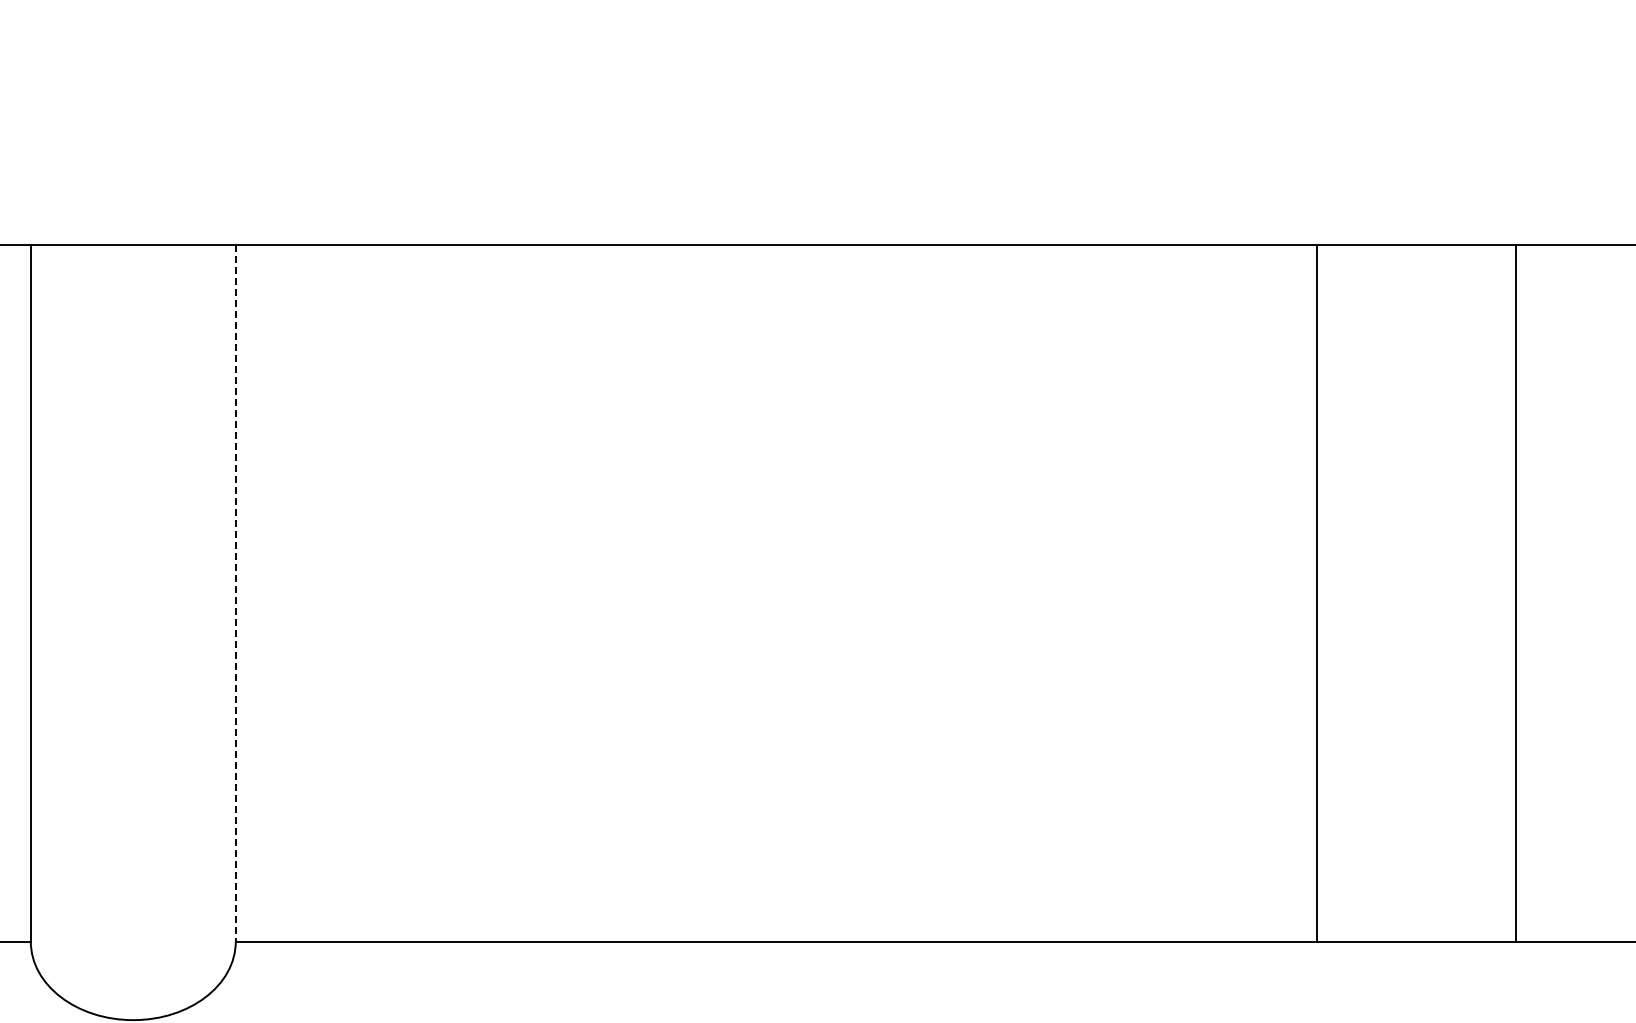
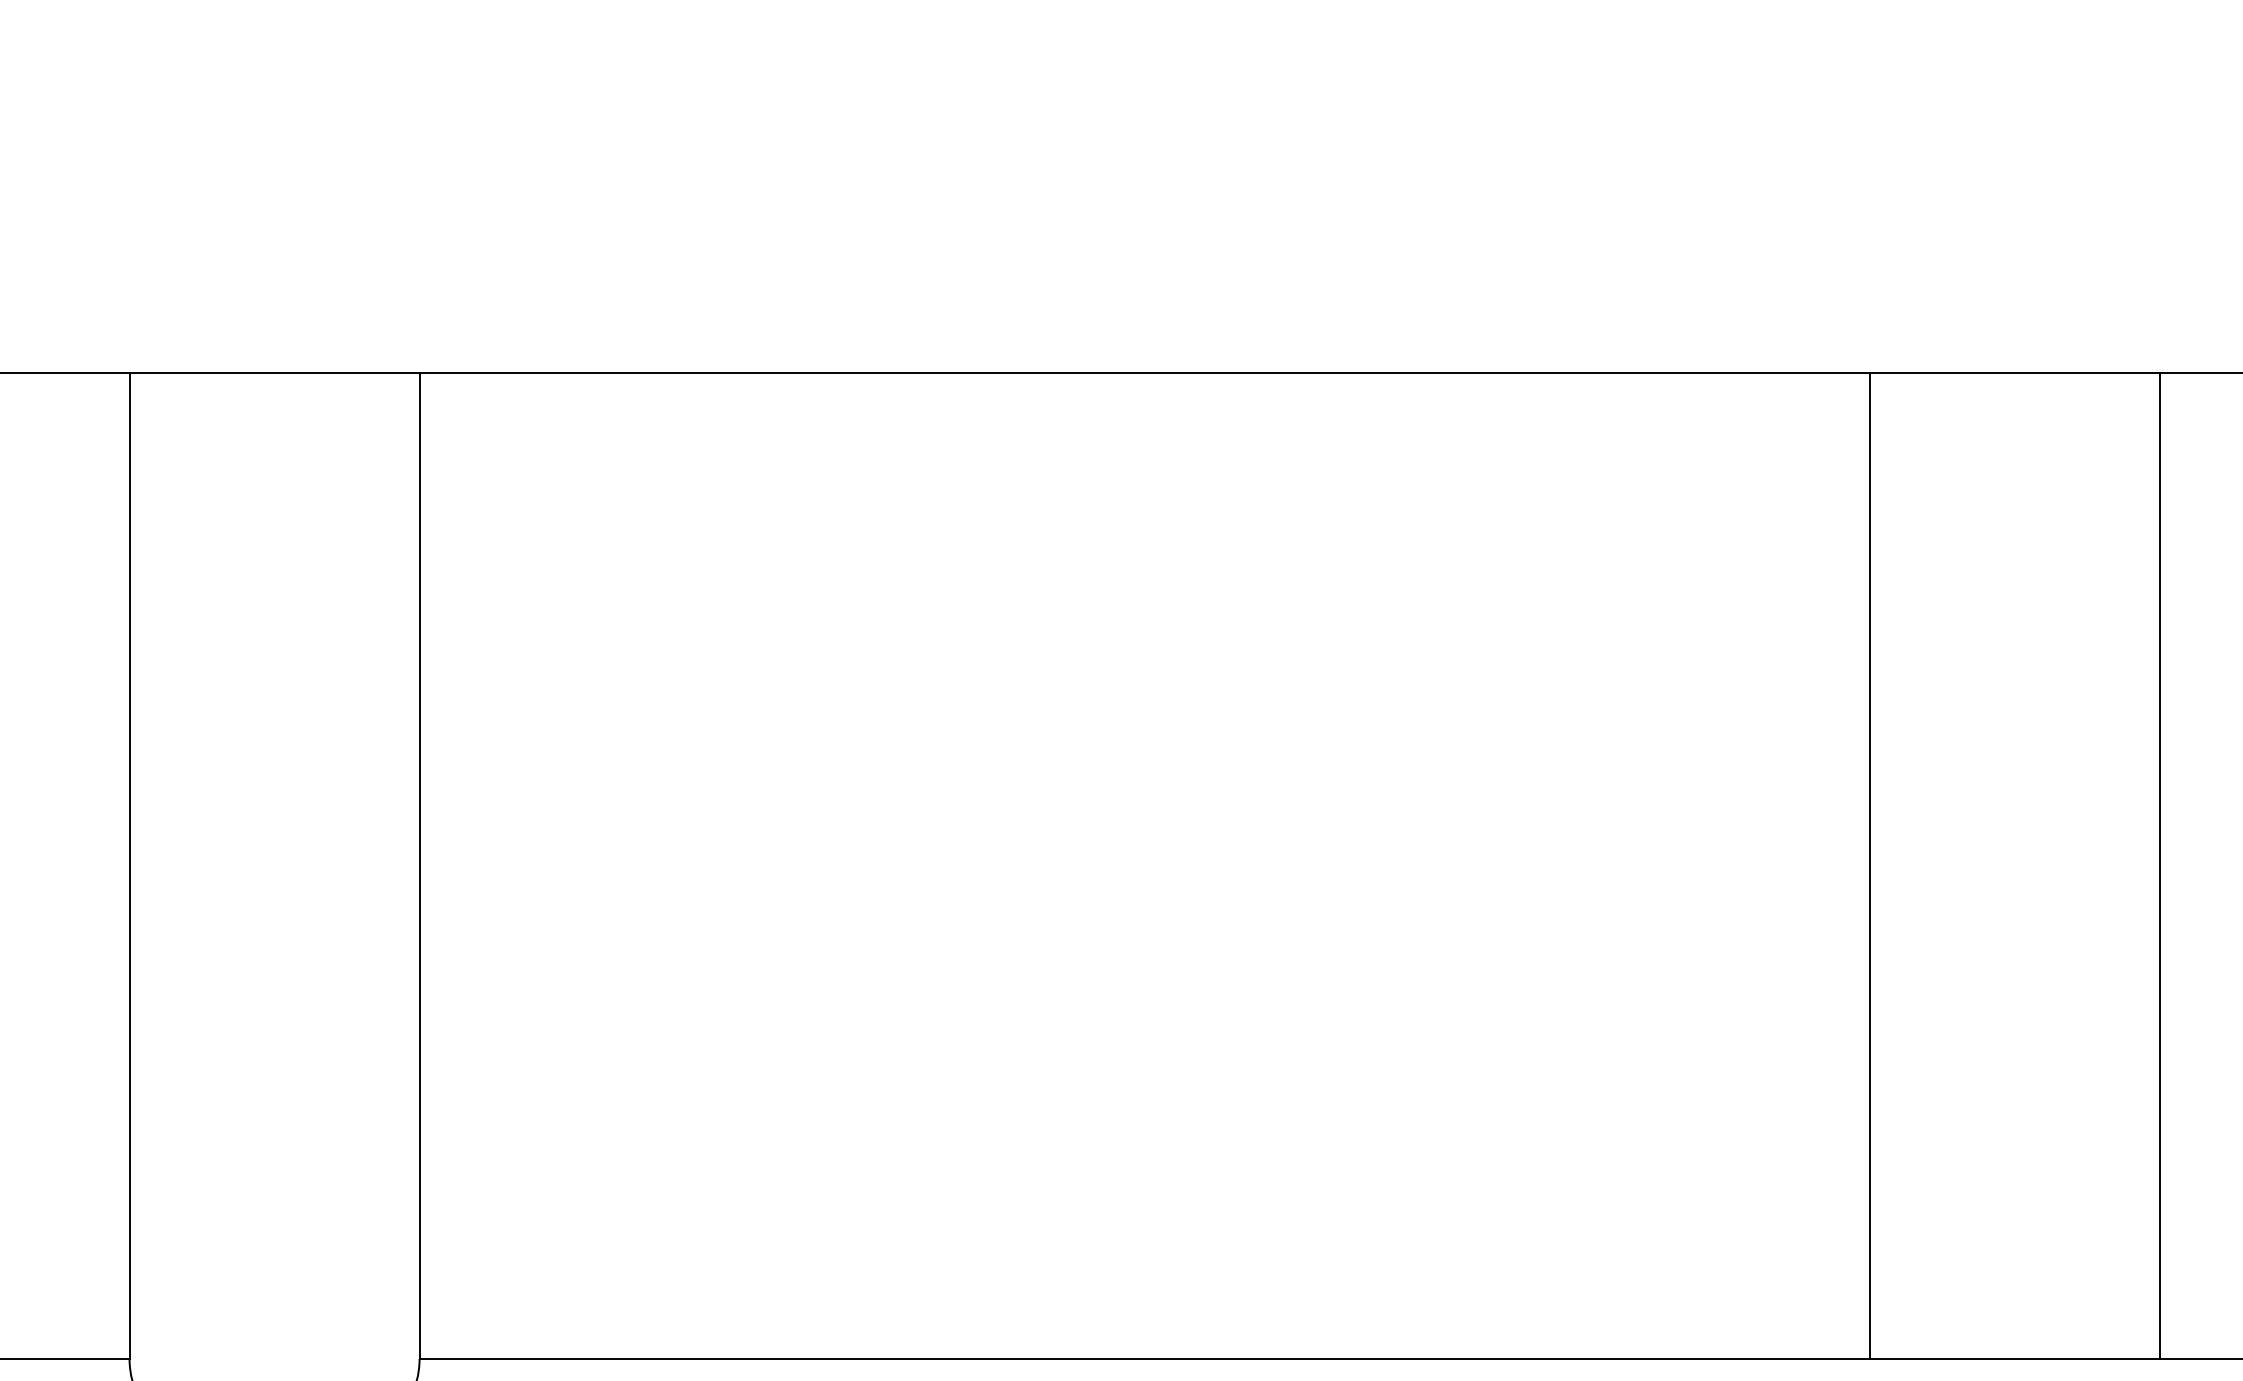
line: (1316, 592) -> (1869, 865), moved
line: (1515, 592) -> (2159, 865), moved
line: (235, 593) -> (419, 866), dashed -> solid

